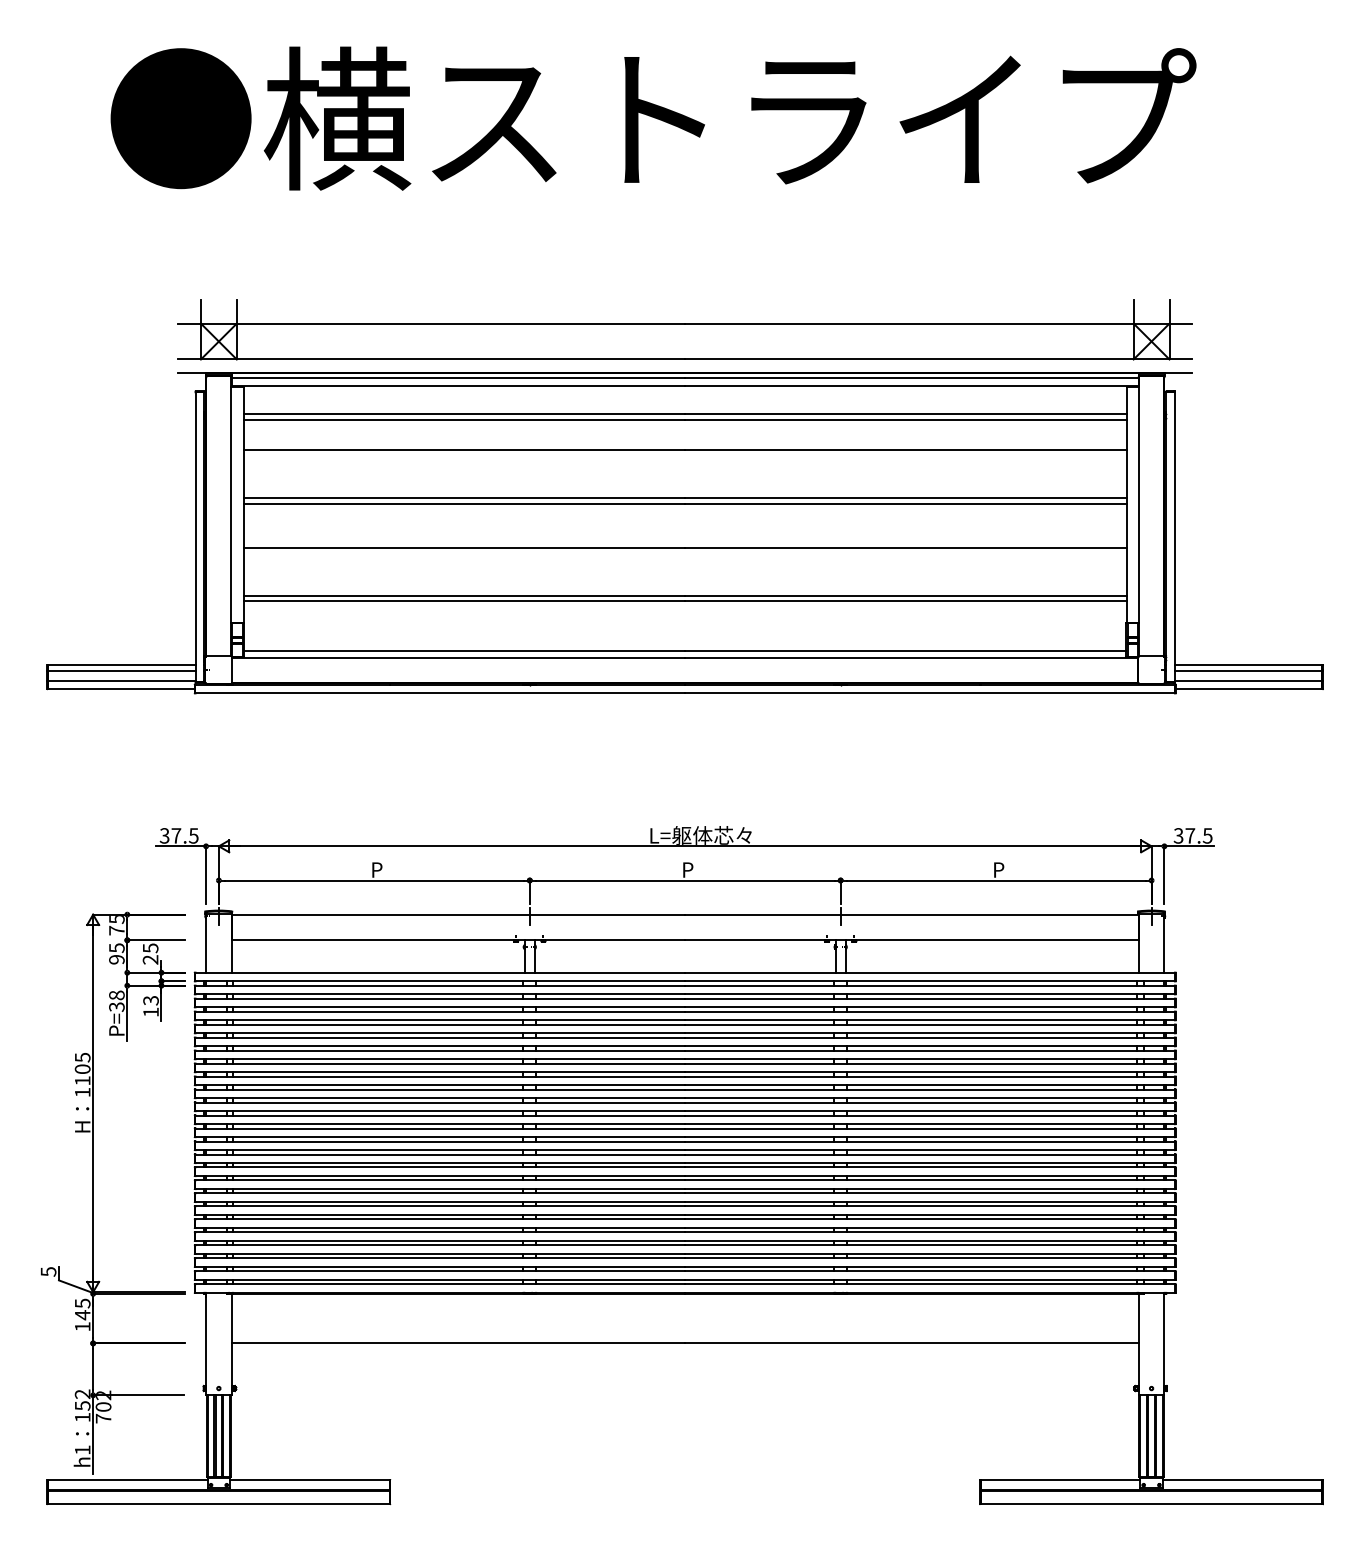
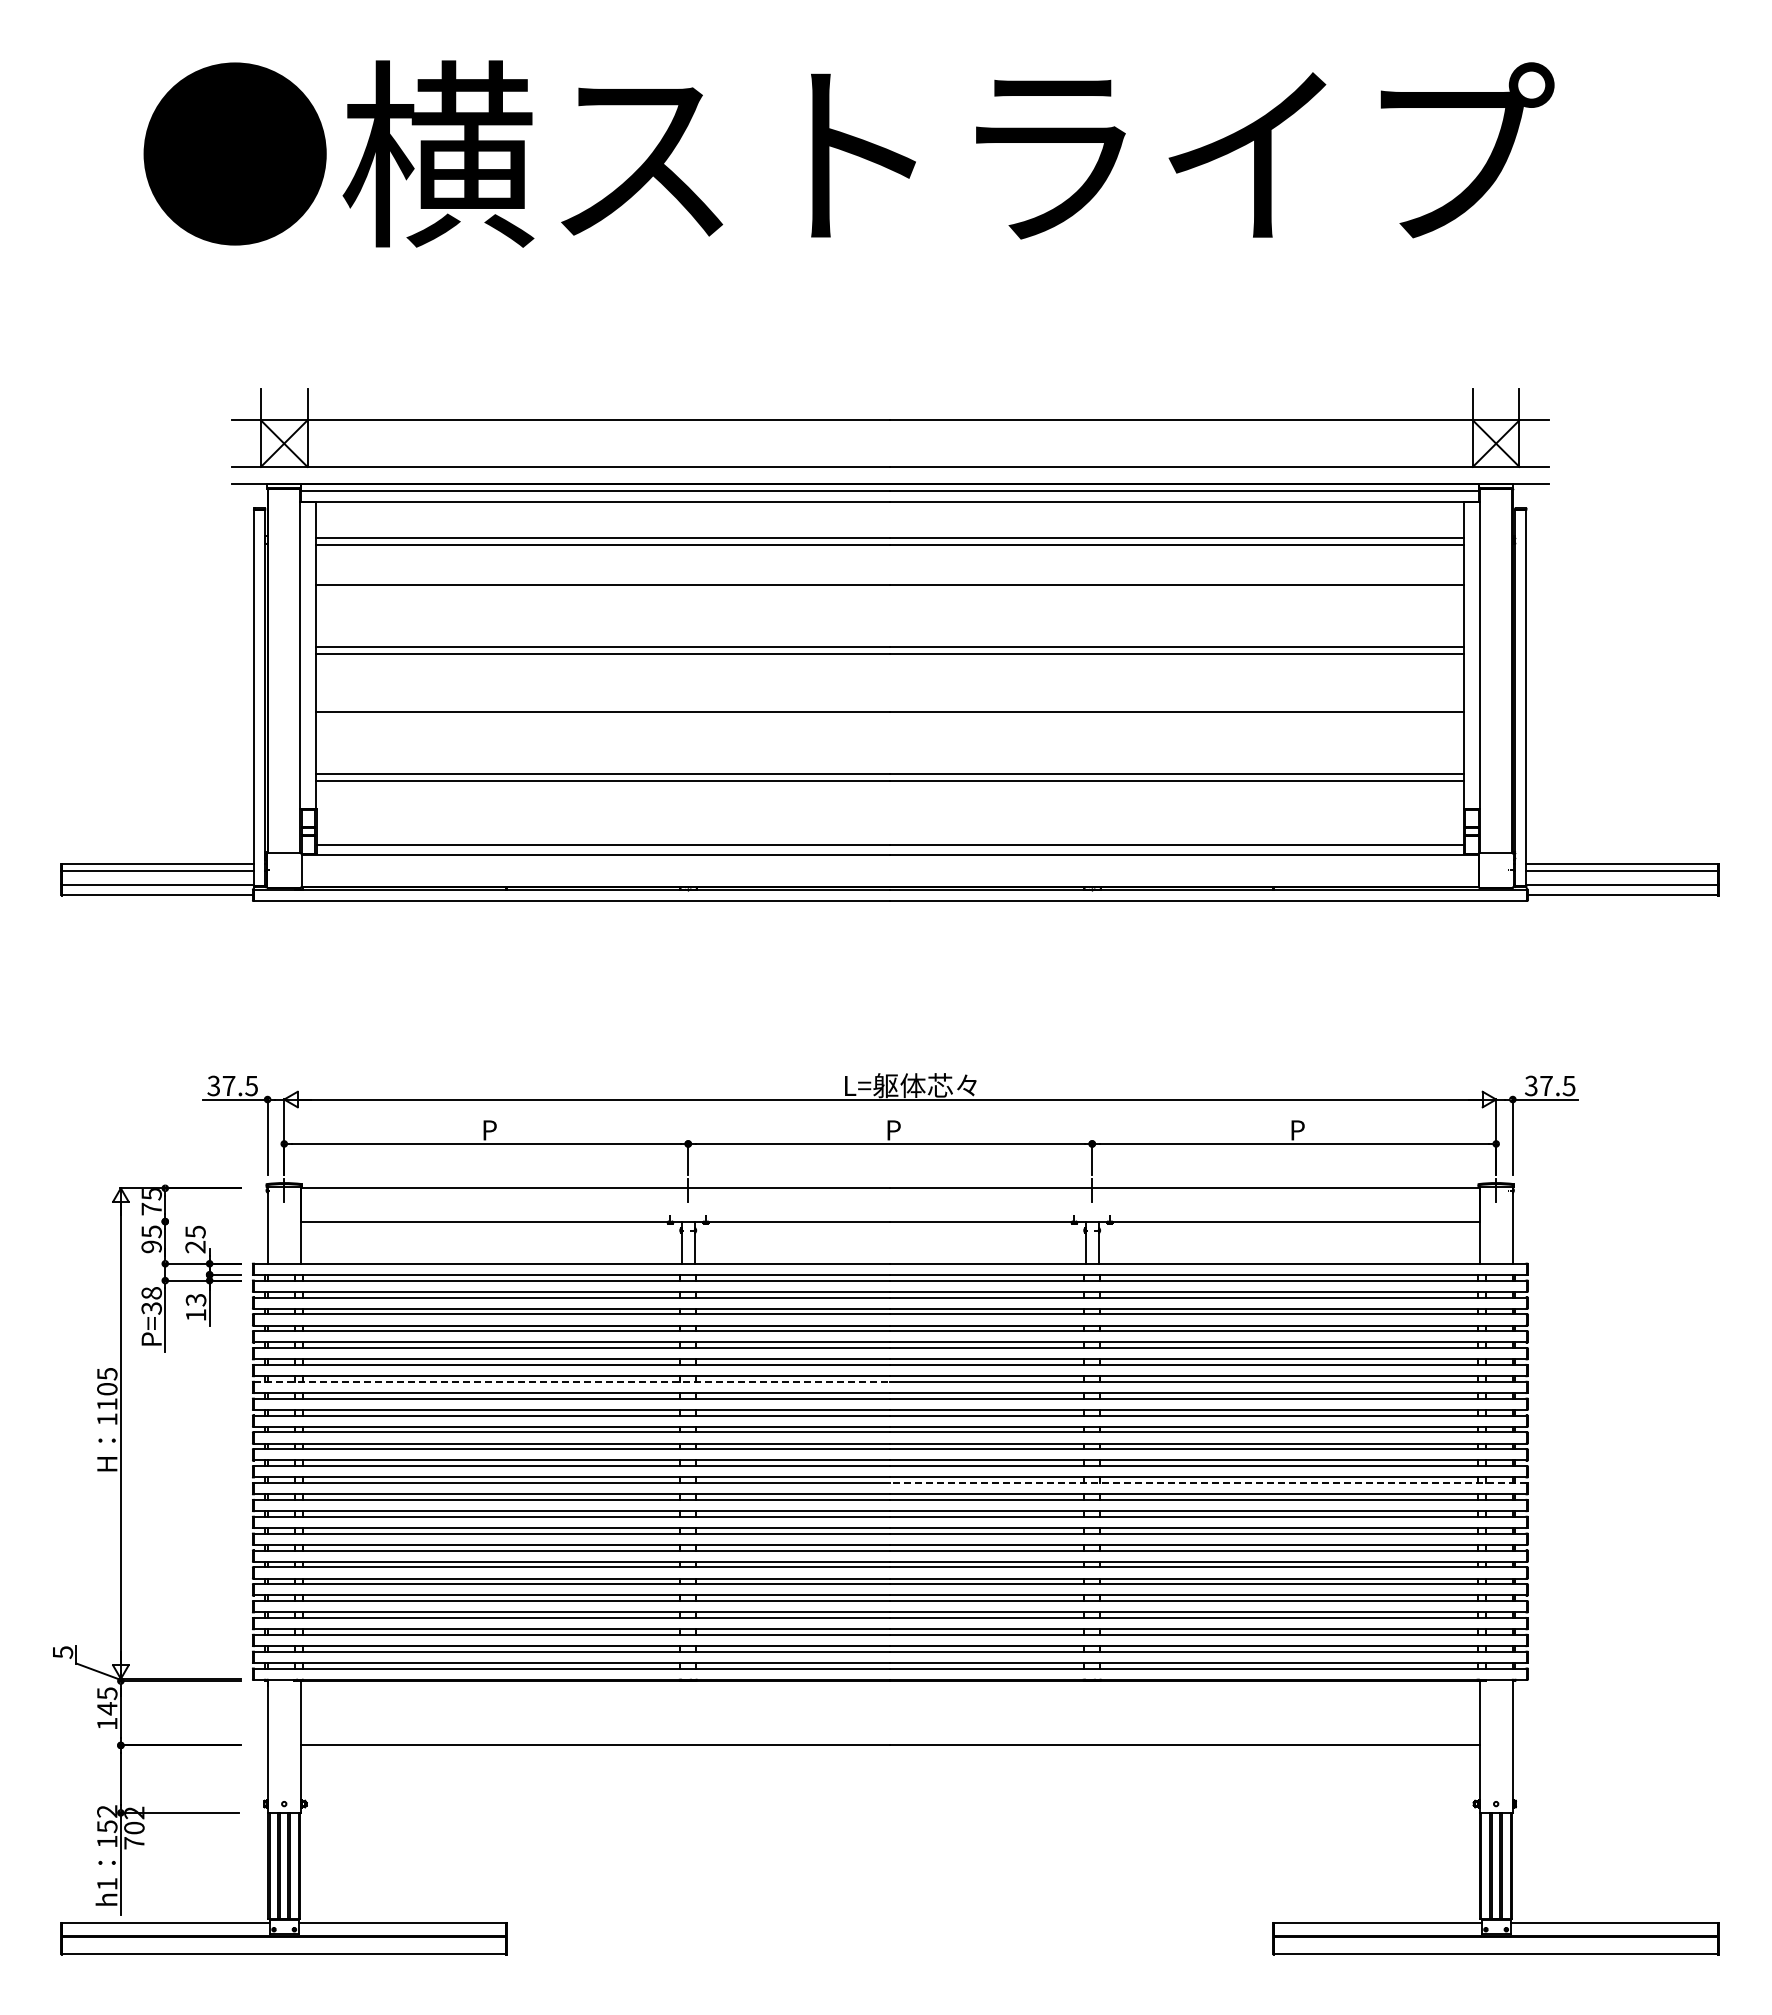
line: (155, 940) -> (202, 1221), removed
line: (440, 1063) -> (572, 1381), solid -> dashed
line: (929, 1141) -> (1207, 1483), solid -> dashed

